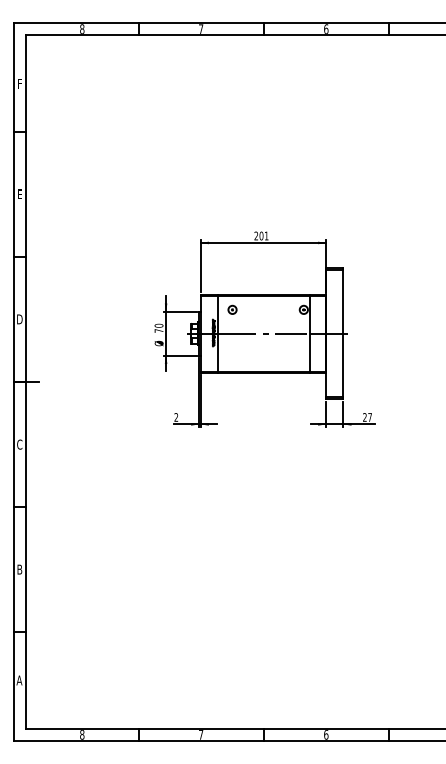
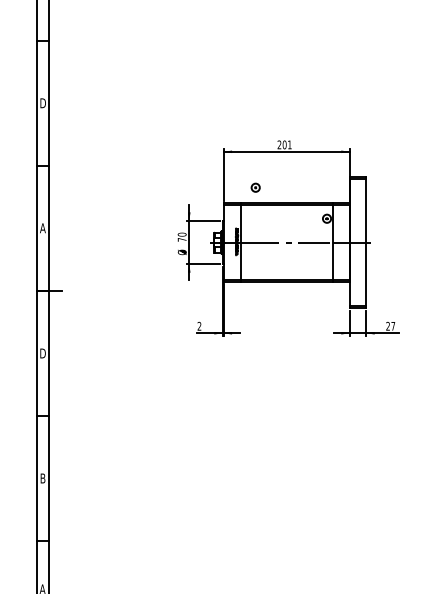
text: (19, 194) -> (42, 103), E -> D
part: (232, 309) -> (255, 187), moved
text: (19, 319) -> (42, 228), D -> A
text: (19, 444) -> (42, 353), C -> D

